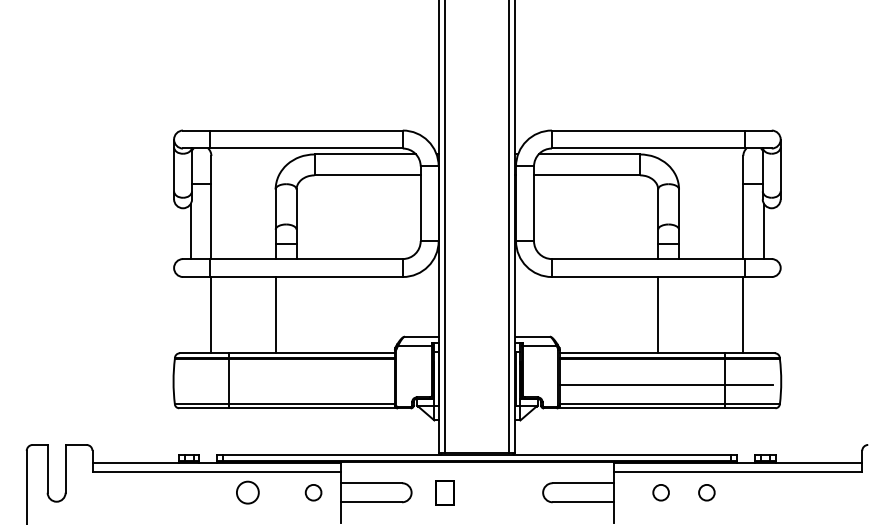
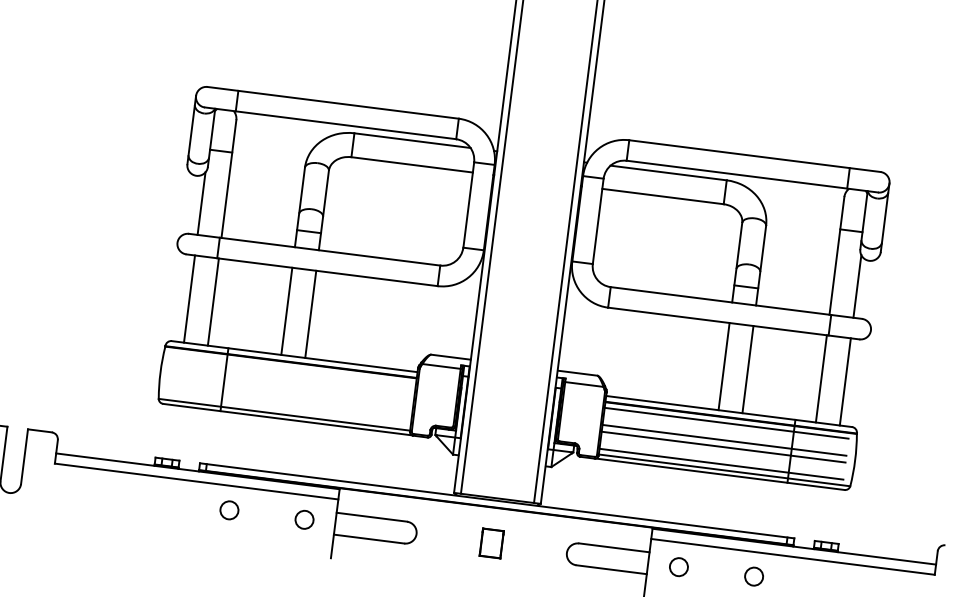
line: (190, 315) -> (189, 299), added
line: (296, 315) -> (310, 314), added
line: (679, 315) -> (748, 370), added
line: (764, 315) -> (845, 382), added
line: (666, 363) -> (726, 423), added
line: (666, 378) -> (724, 440), added
line: (666, 399) -> (721, 464), added
circle: (247, 492) -> (229, 510), size x0.71
part: (444, 492) -> (490, 543), moved
circle: (660, 492) -> (678, 566), moved

